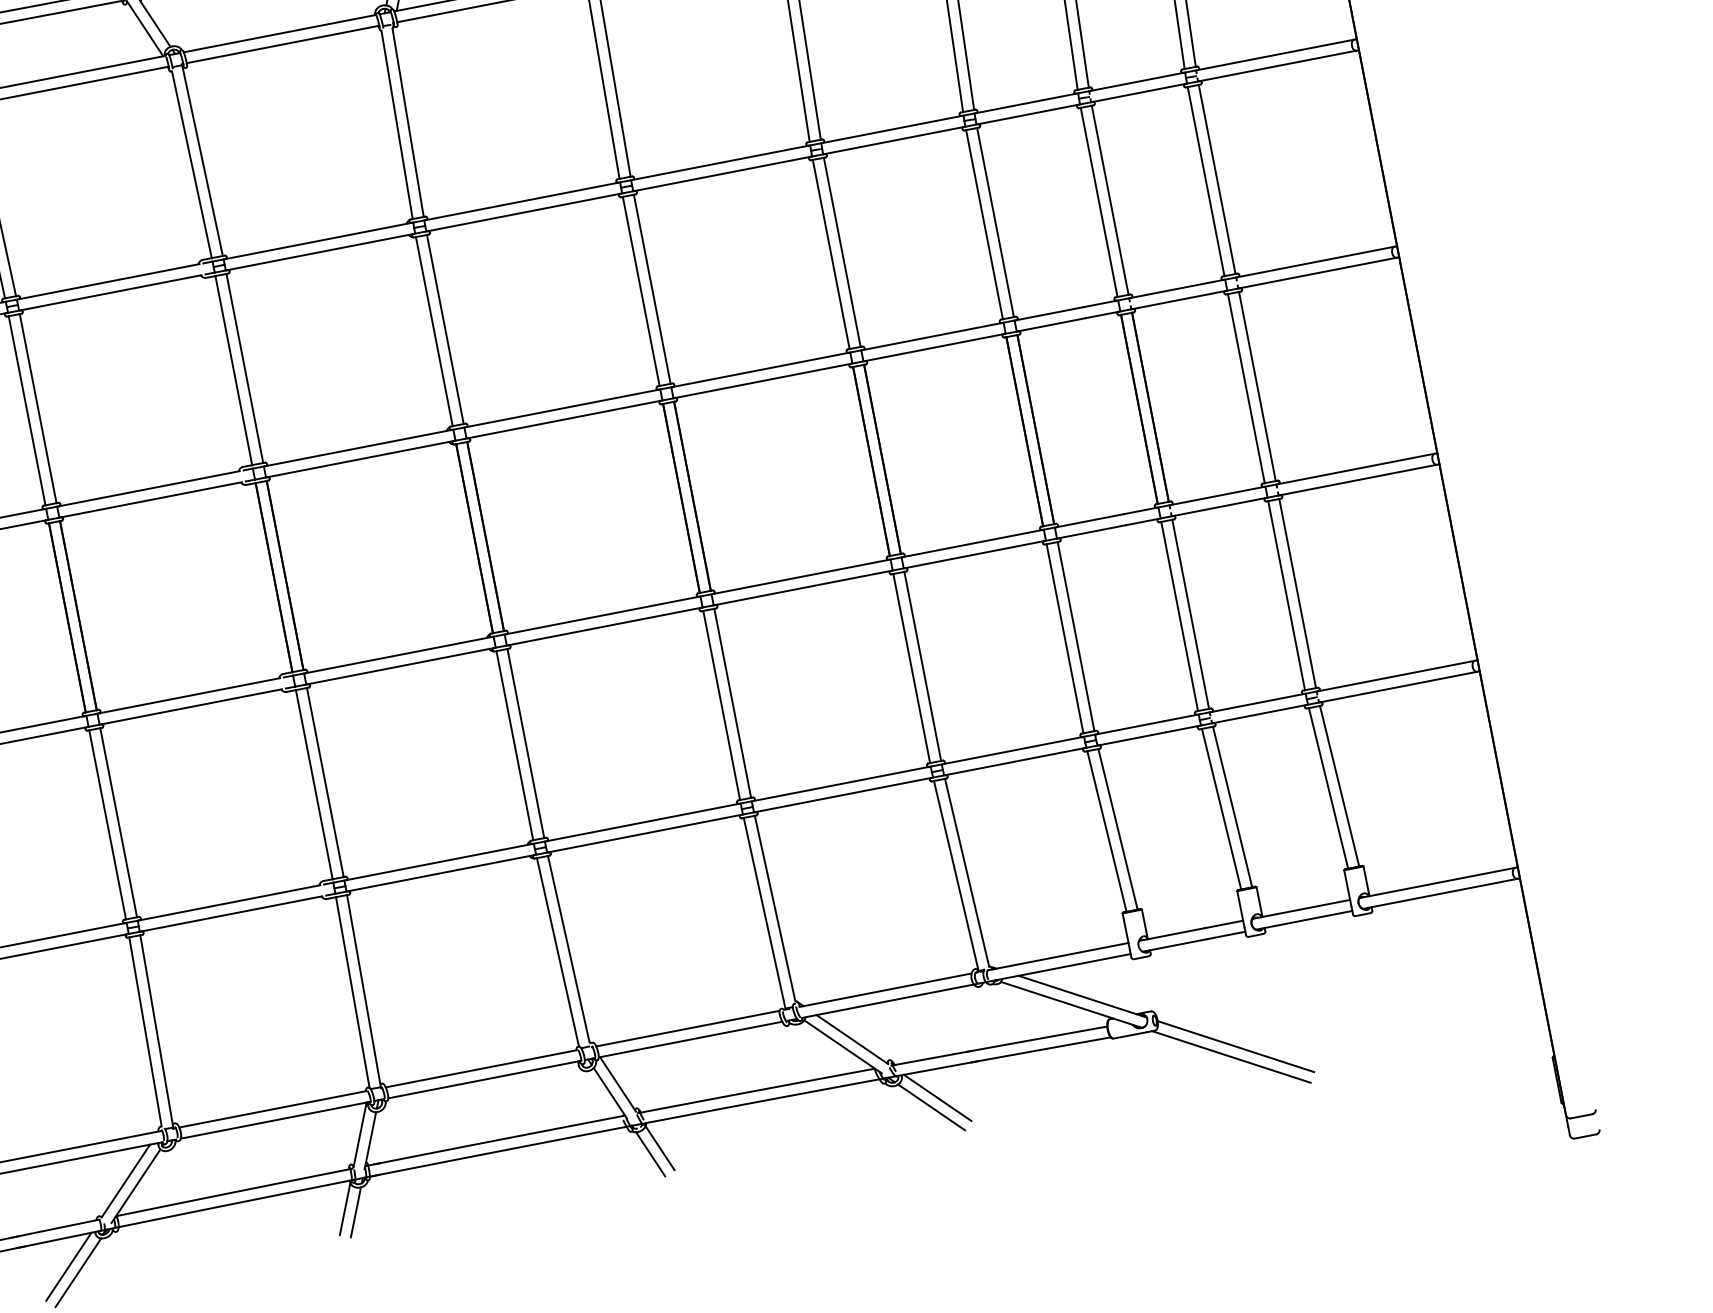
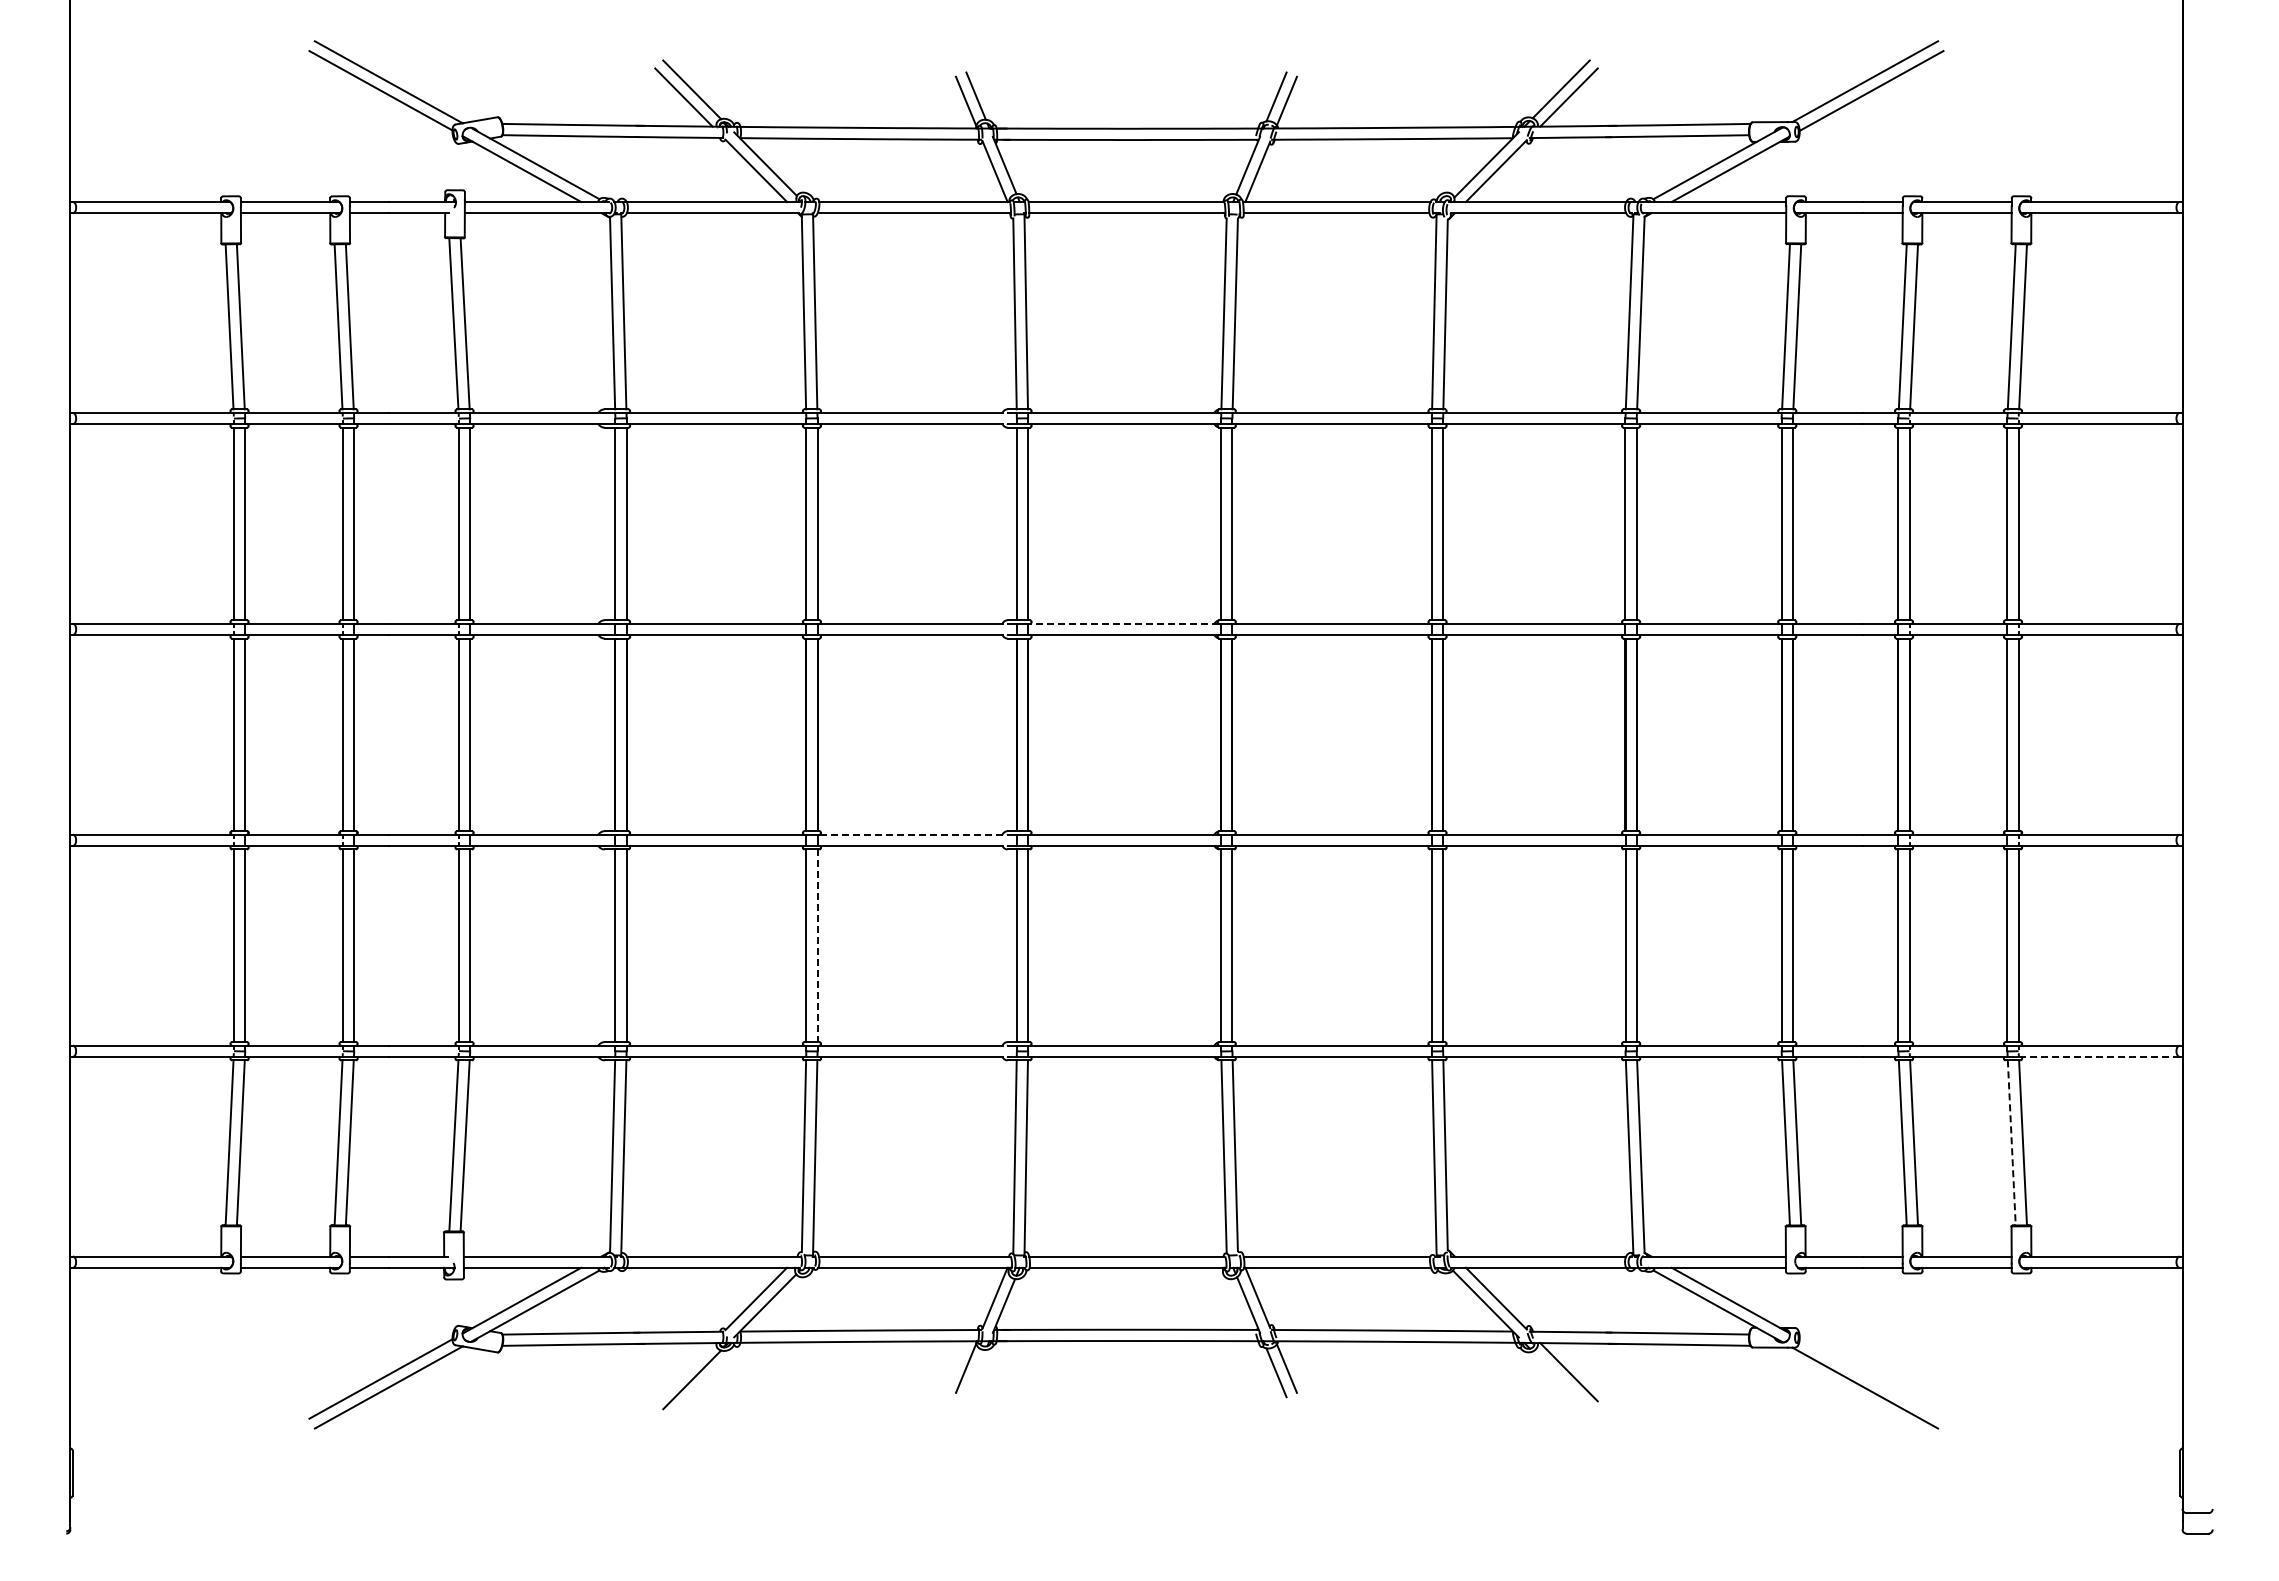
line: (358, 447) -> (1124, 623), solid -> dashed
line: (1399, 686) -> (2100, 1056), solid -> dashed
line: (188, 695) -> (910, 834), solid -> dashed
line: (1328, 788) -> (2011, 1143), solid -> dashed
line: (118, 823) -> (817, 946), solid -> dashed
line: (1235, 1046) -> (1871, 1378), removed
line: (930, 1107) -> (1560, 1380), removed
line: (355, 1212) -> (975, 1373), removed
line: (68, 1267) -> (683, 1372), removed

